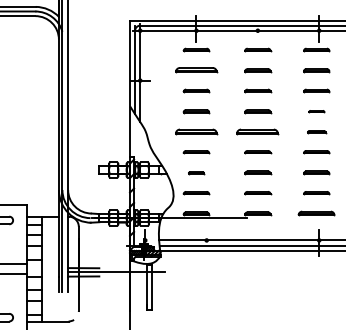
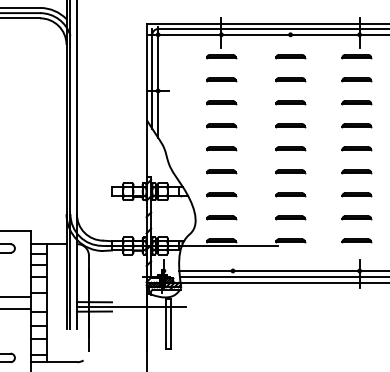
part: (196, 70) -> (221, 79), size x0.62
part: (316, 111) -> (356, 125), size x1.67
part: (196, 131) -> (221, 148), size x0.62
part: (258, 131) -> (291, 148), size x0.62
part: (316, 131) -> (356, 148), size x1.43
part: (196, 172) -> (221, 194), size x1.67
part: (316, 213) -> (356, 240), size x0.71

